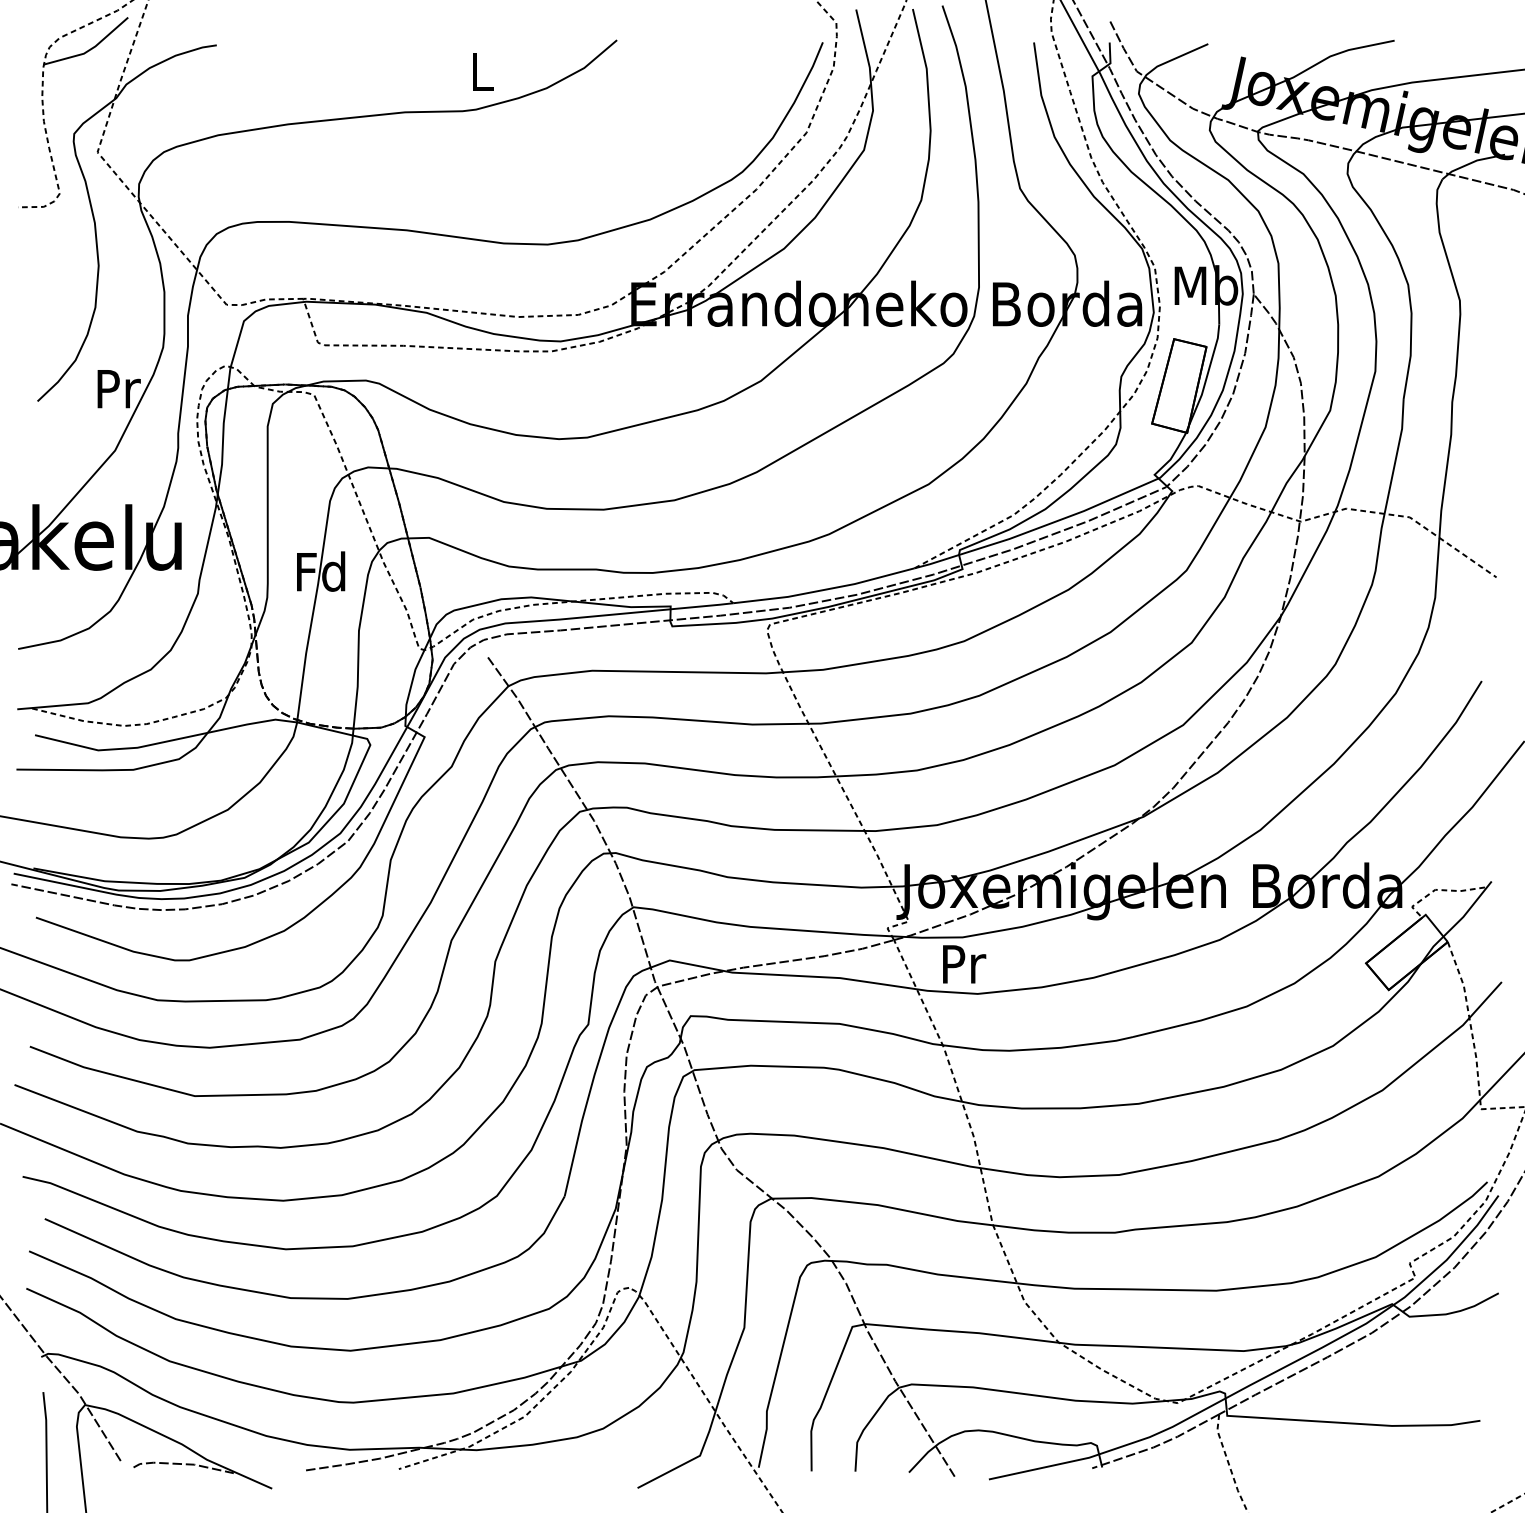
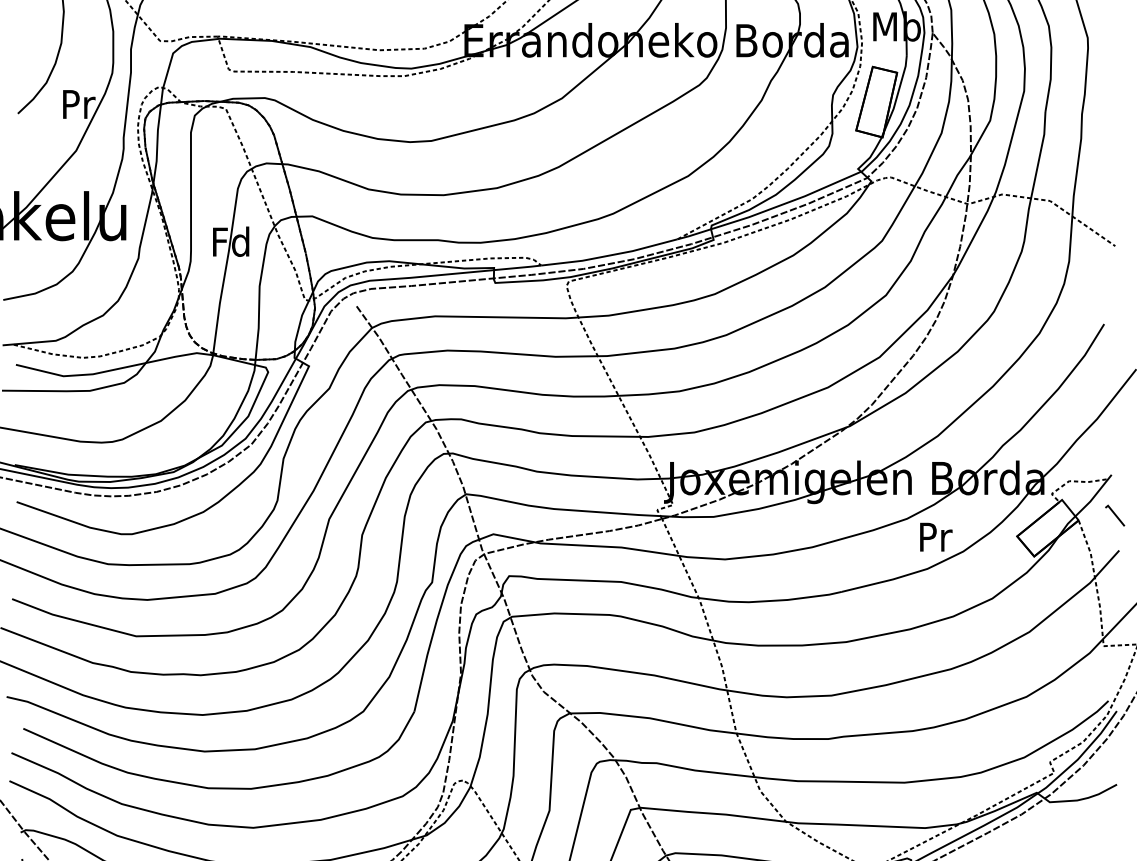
line: (1496, 935) -> (1115, 515), added
text: (964, 964) -> (936, 537), moved

